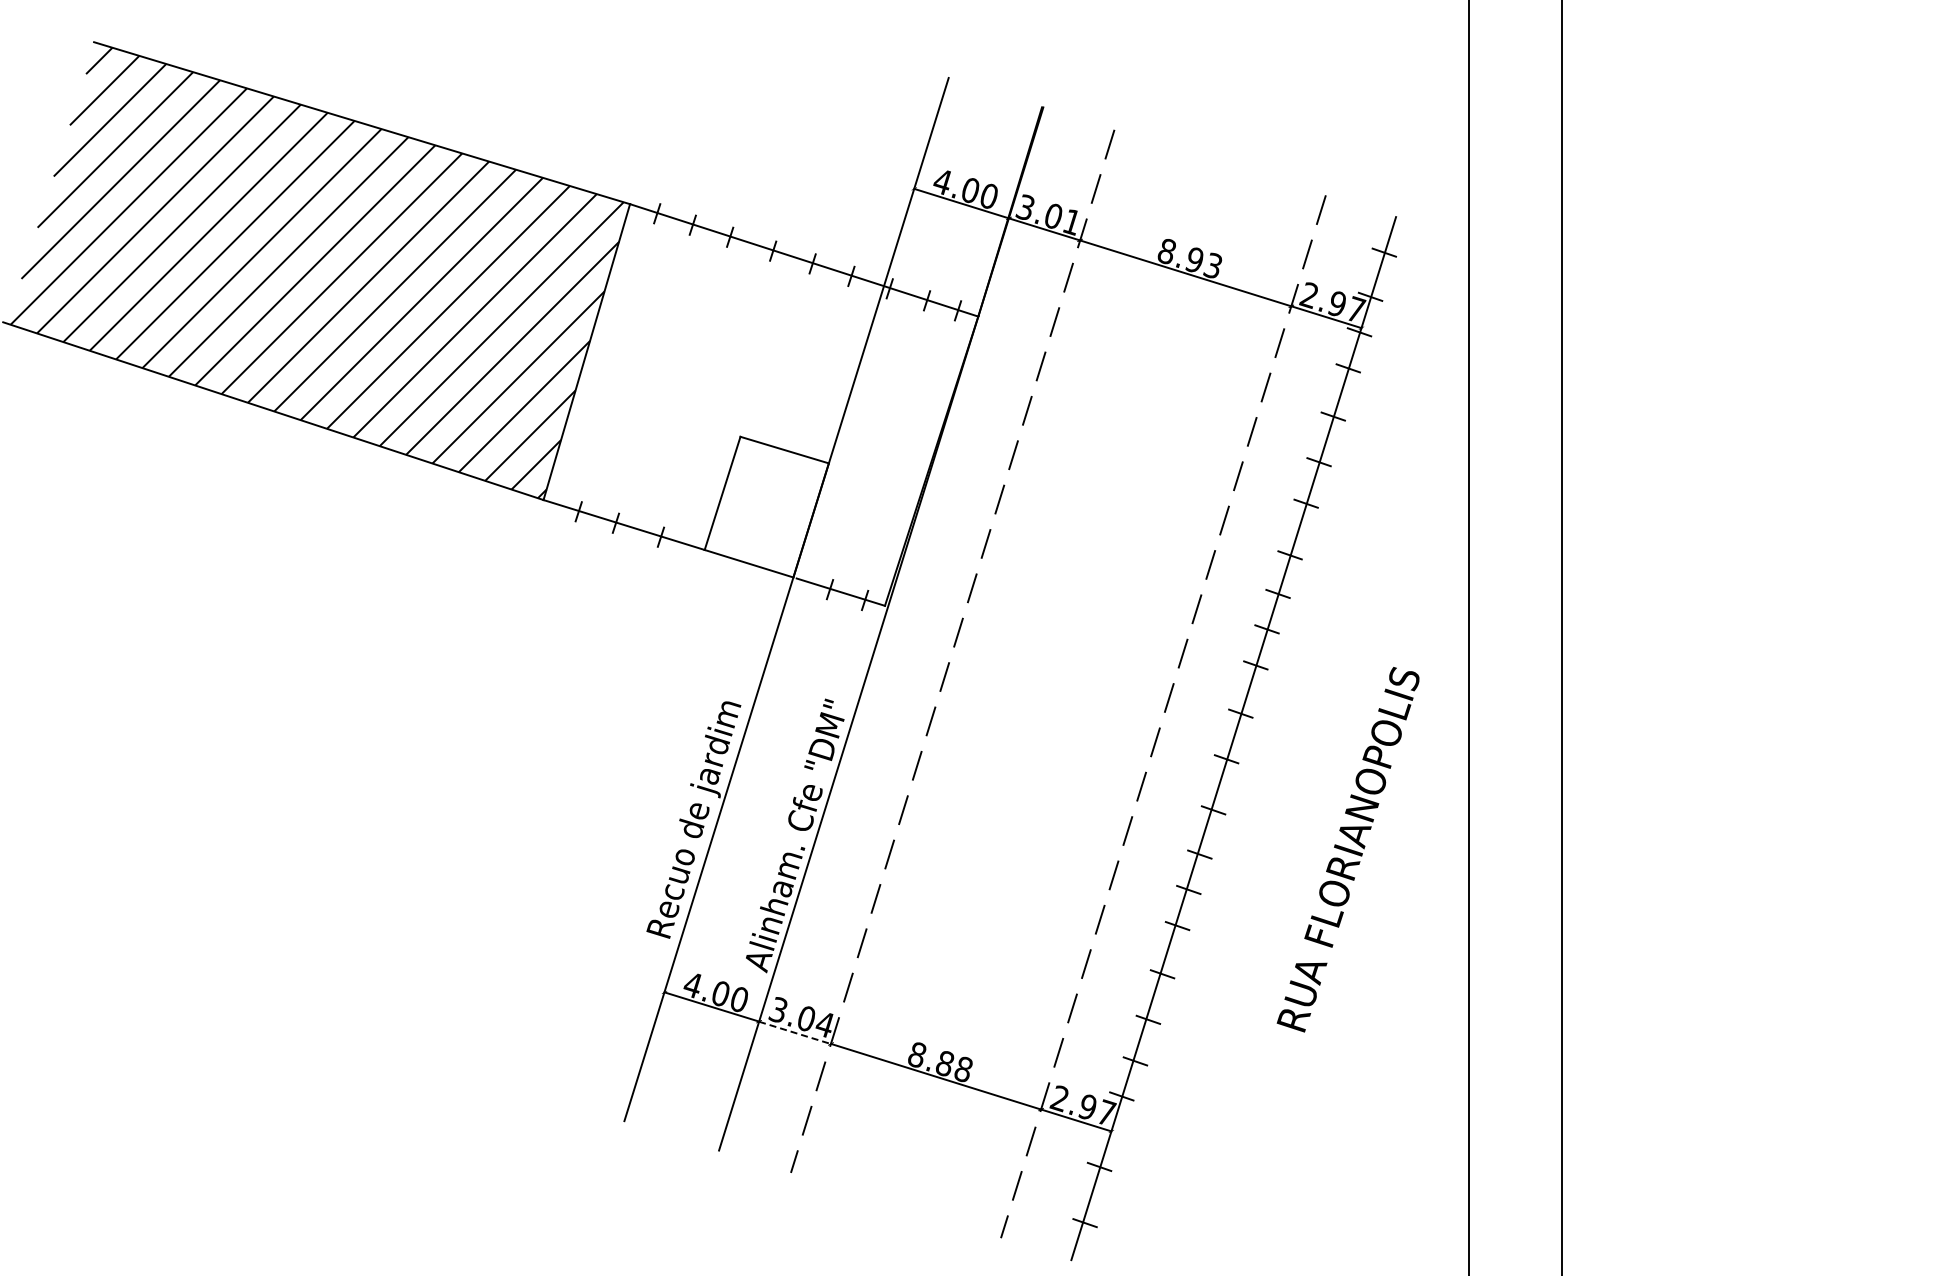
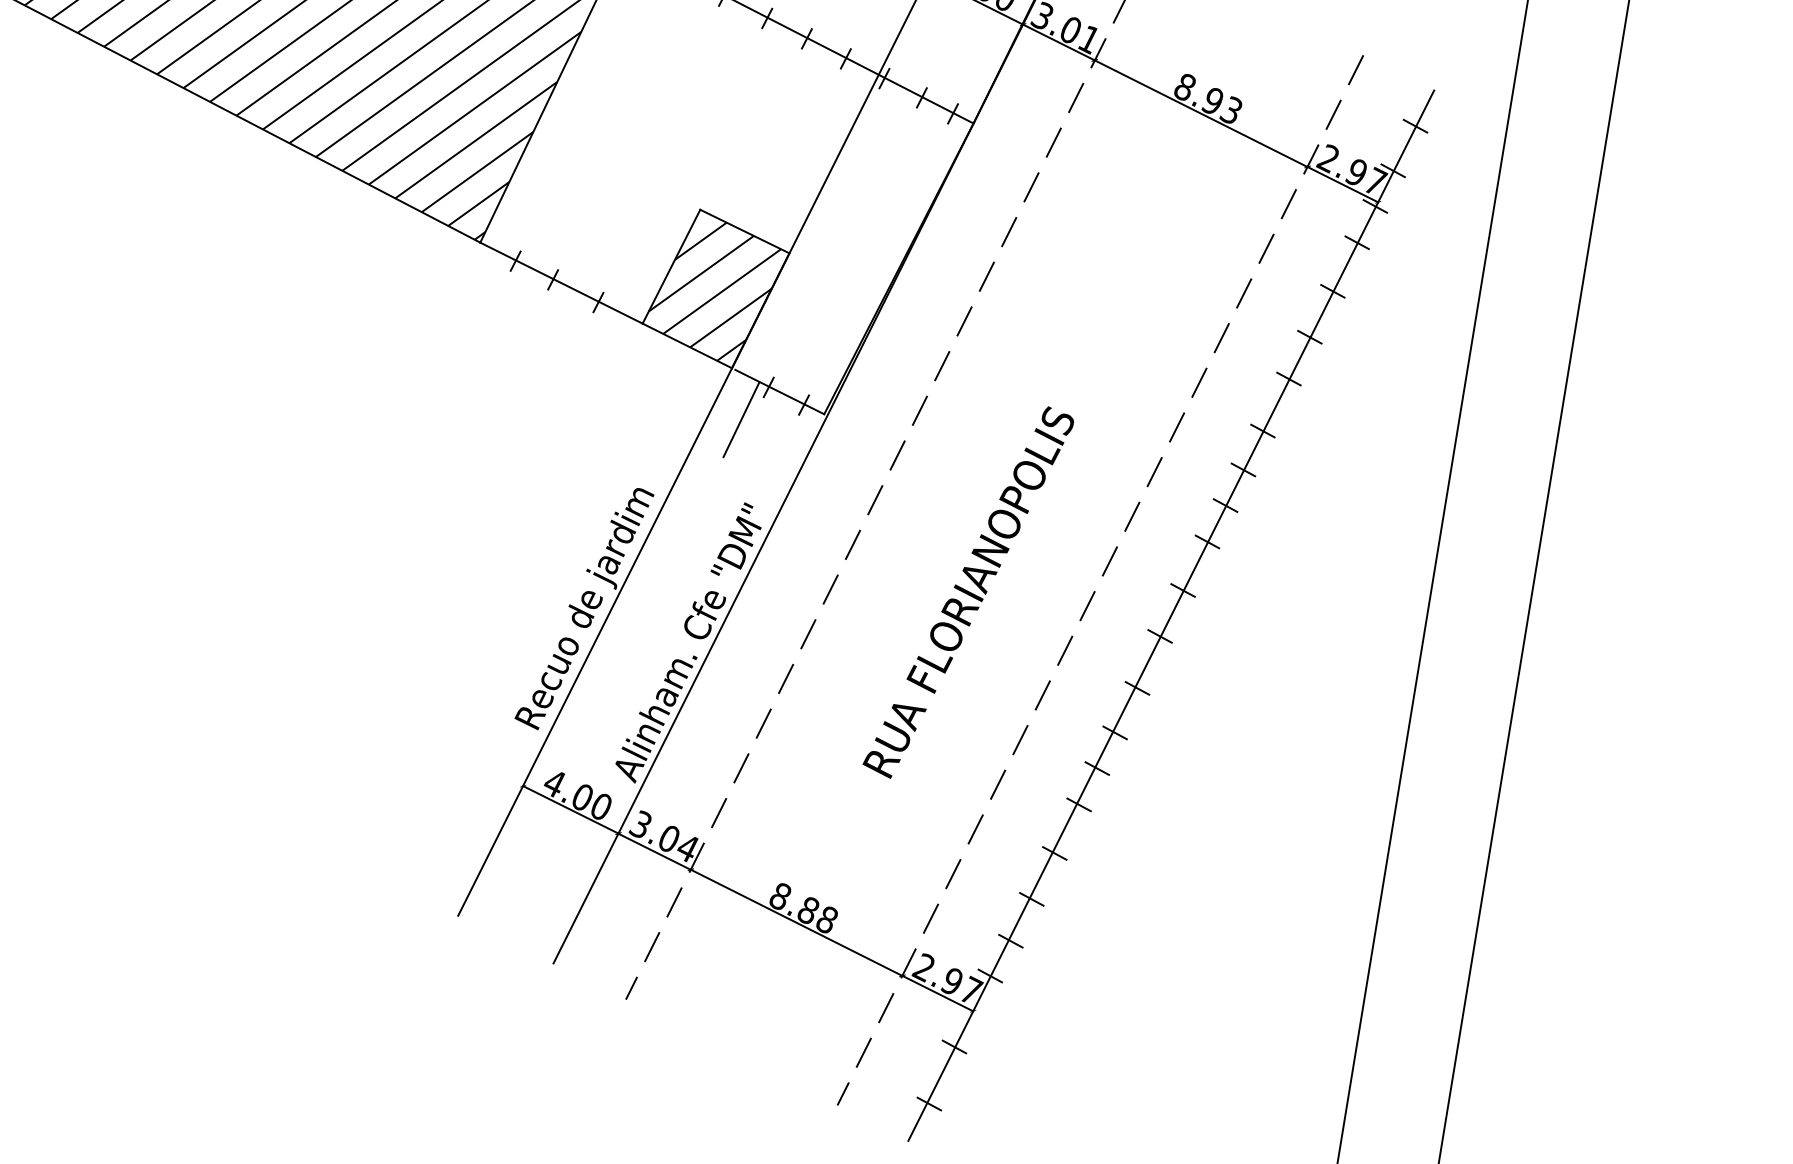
hatch: (764, 508) -> (713, 290), added
line: (809, 623) -> (741, 419), added
text: (1347, 849) -> (967, 592), moved
line: (795, 1032) -> (655, 851), dashed -> solid

